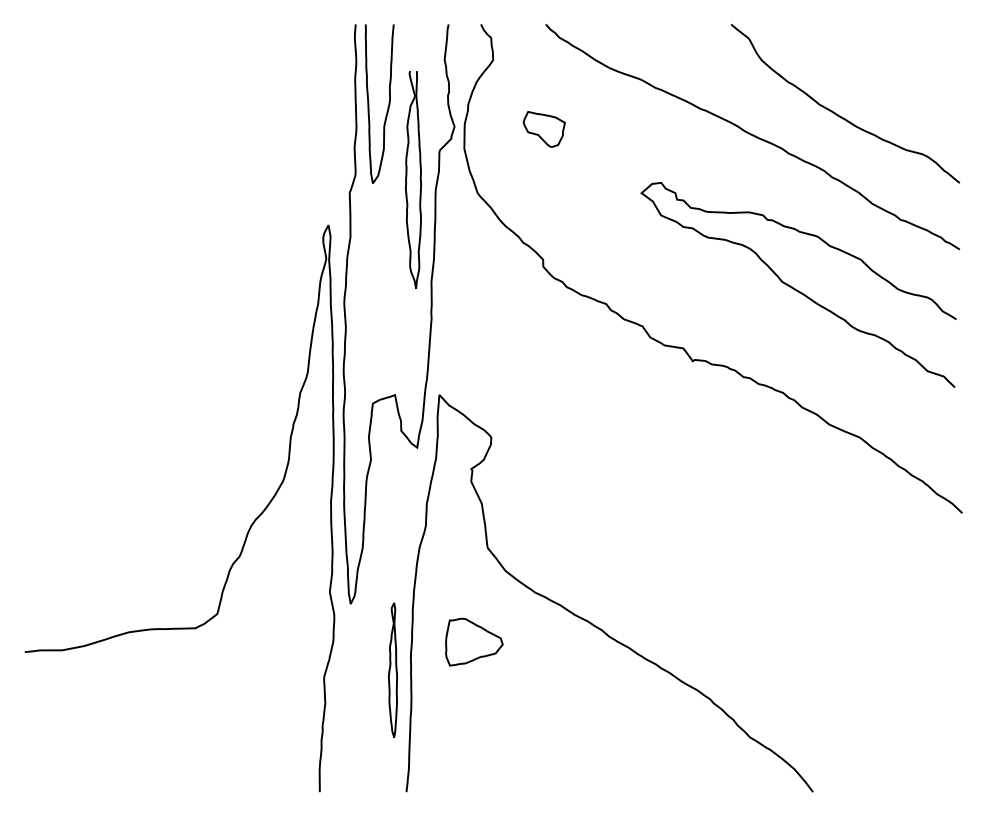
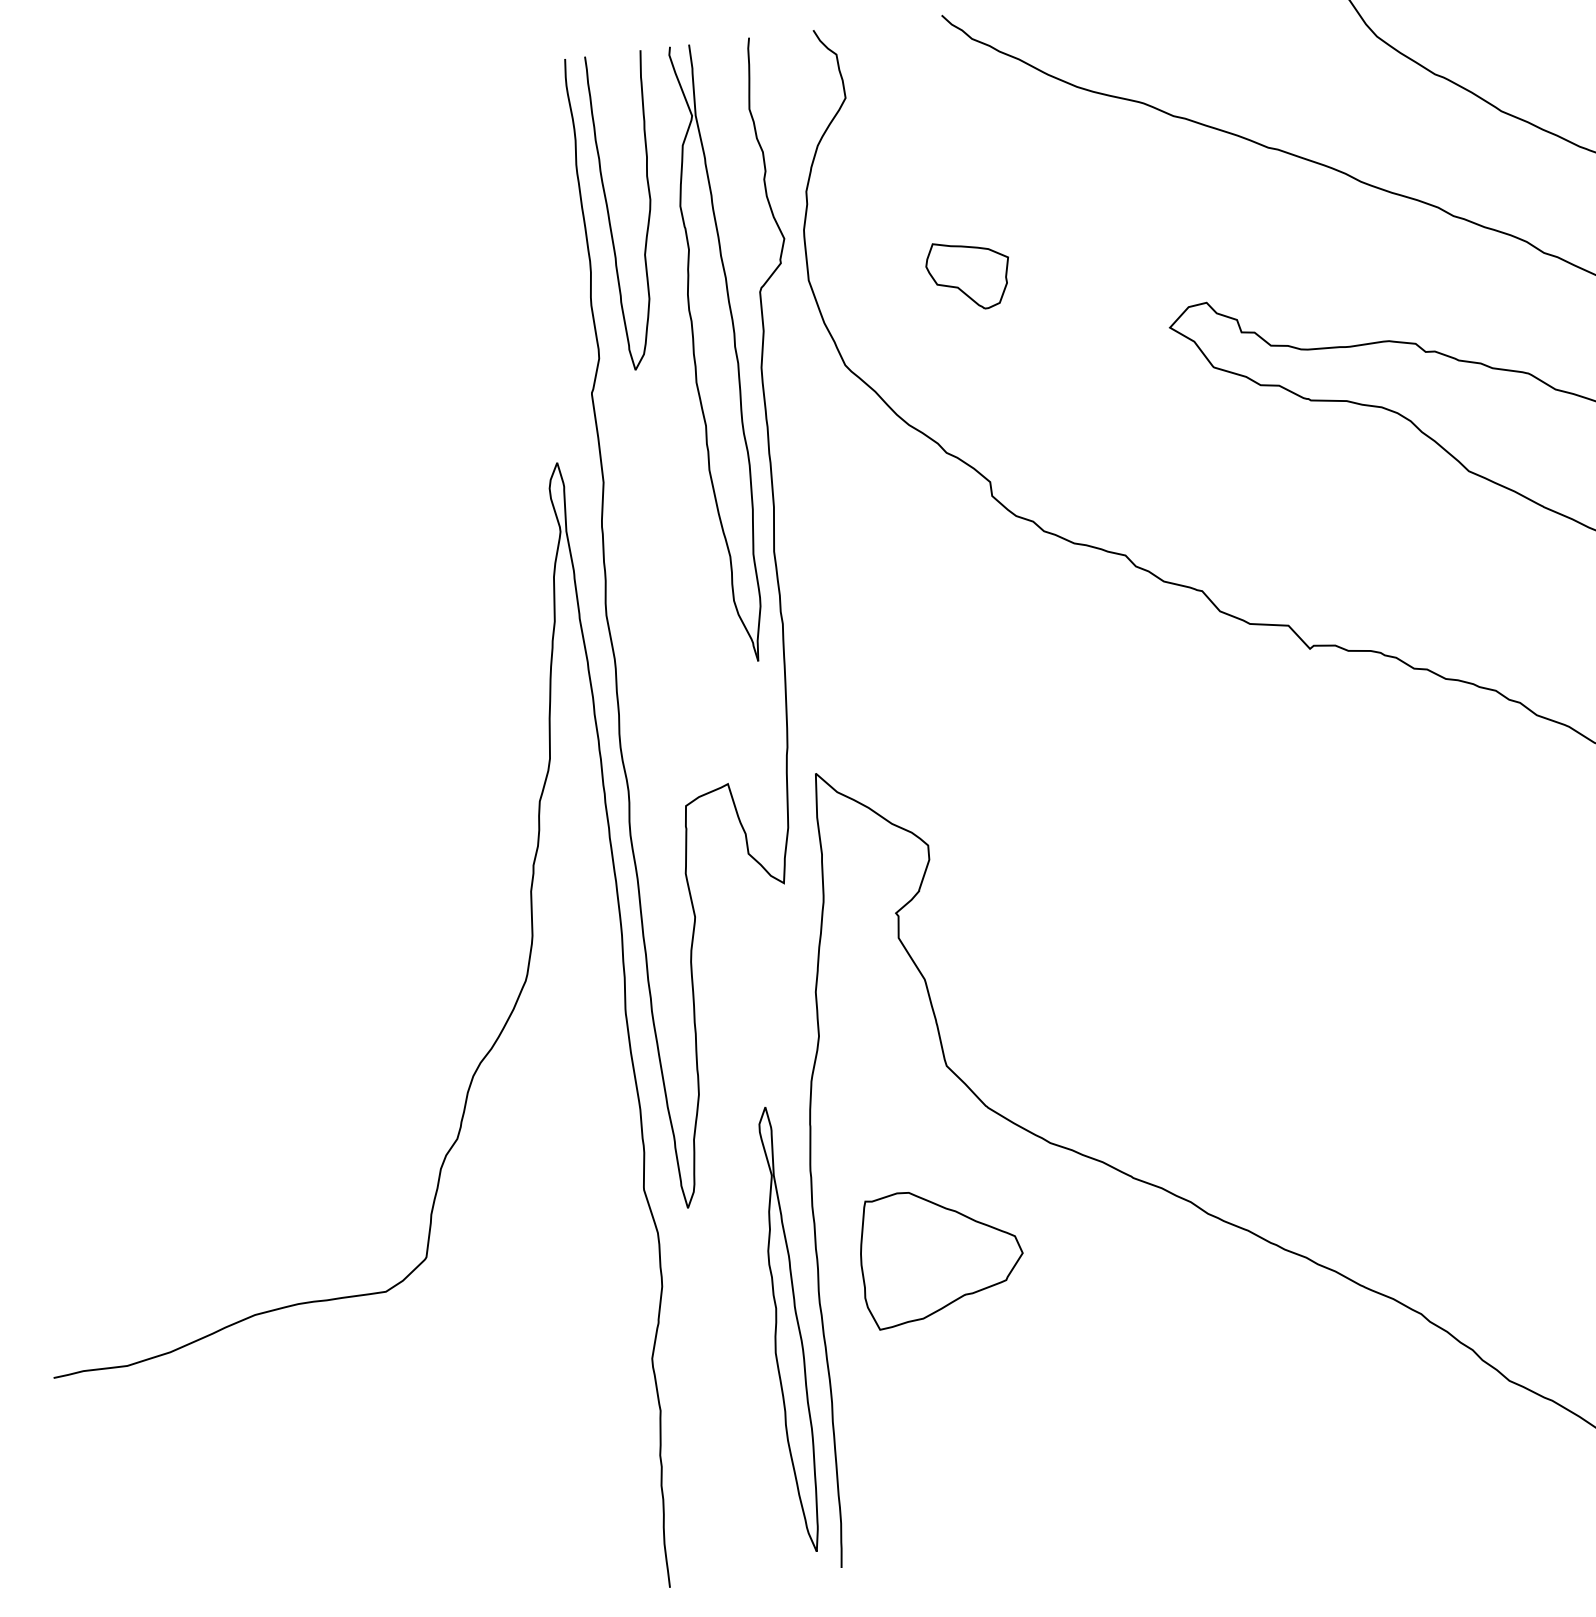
part: (543, 129) -> (967, 275), moved
part: (413, 179) -> (715, 352), size x1.43
part: (474, 641) -> (941, 1253), size x1.43
part: (392, 669) -> (785, 1328), size x1.67

